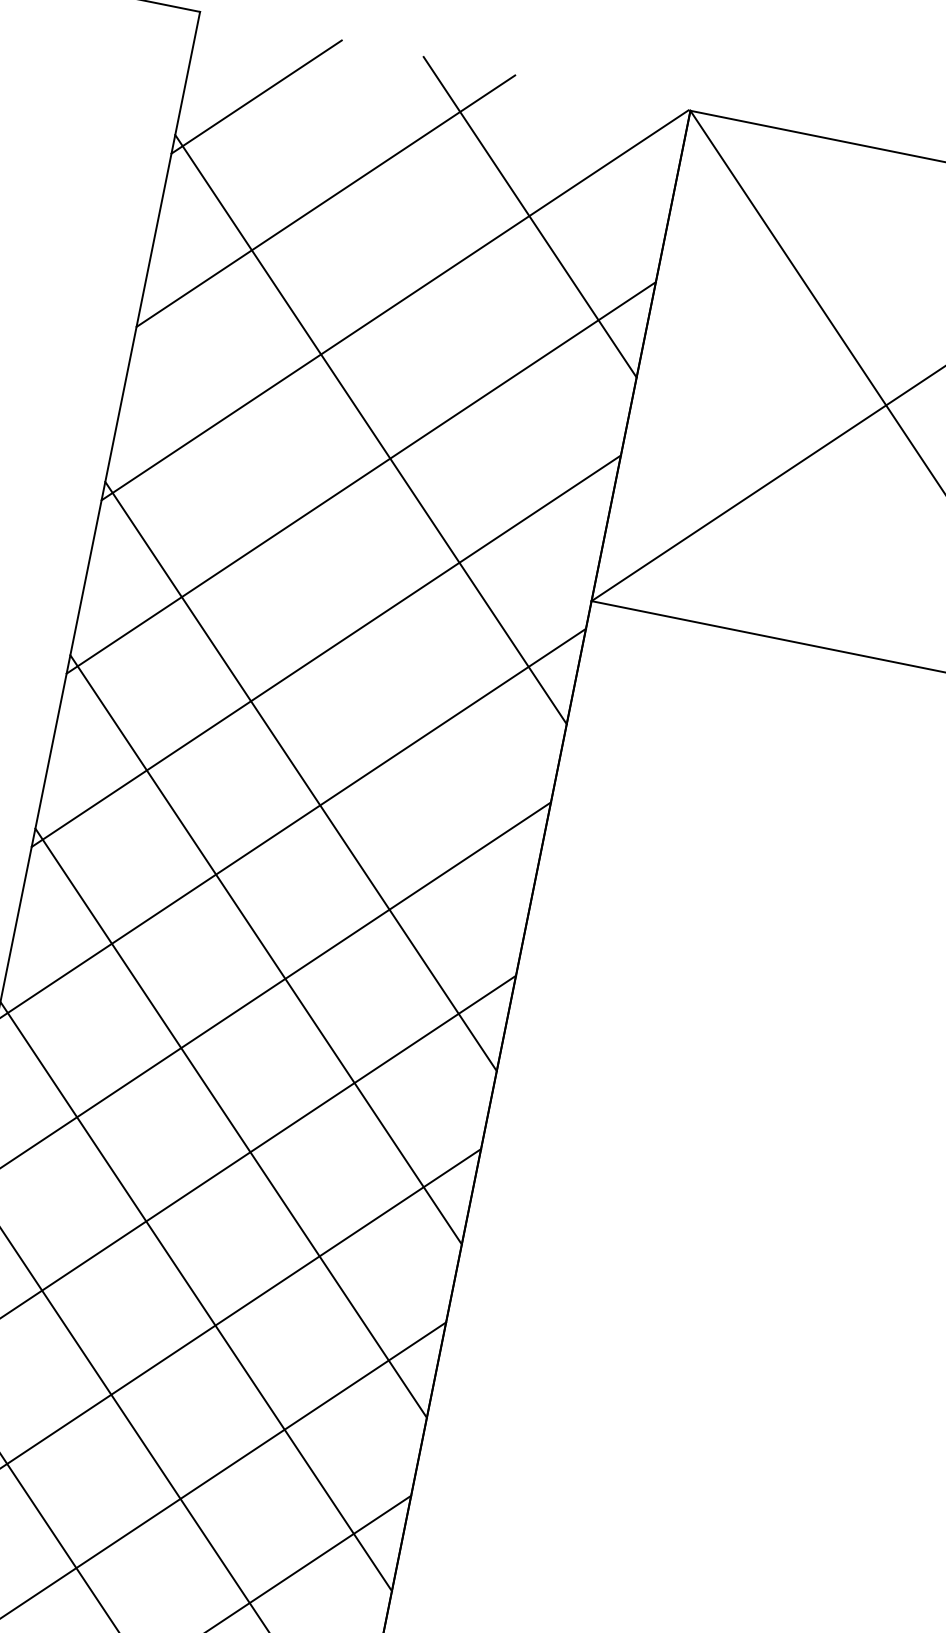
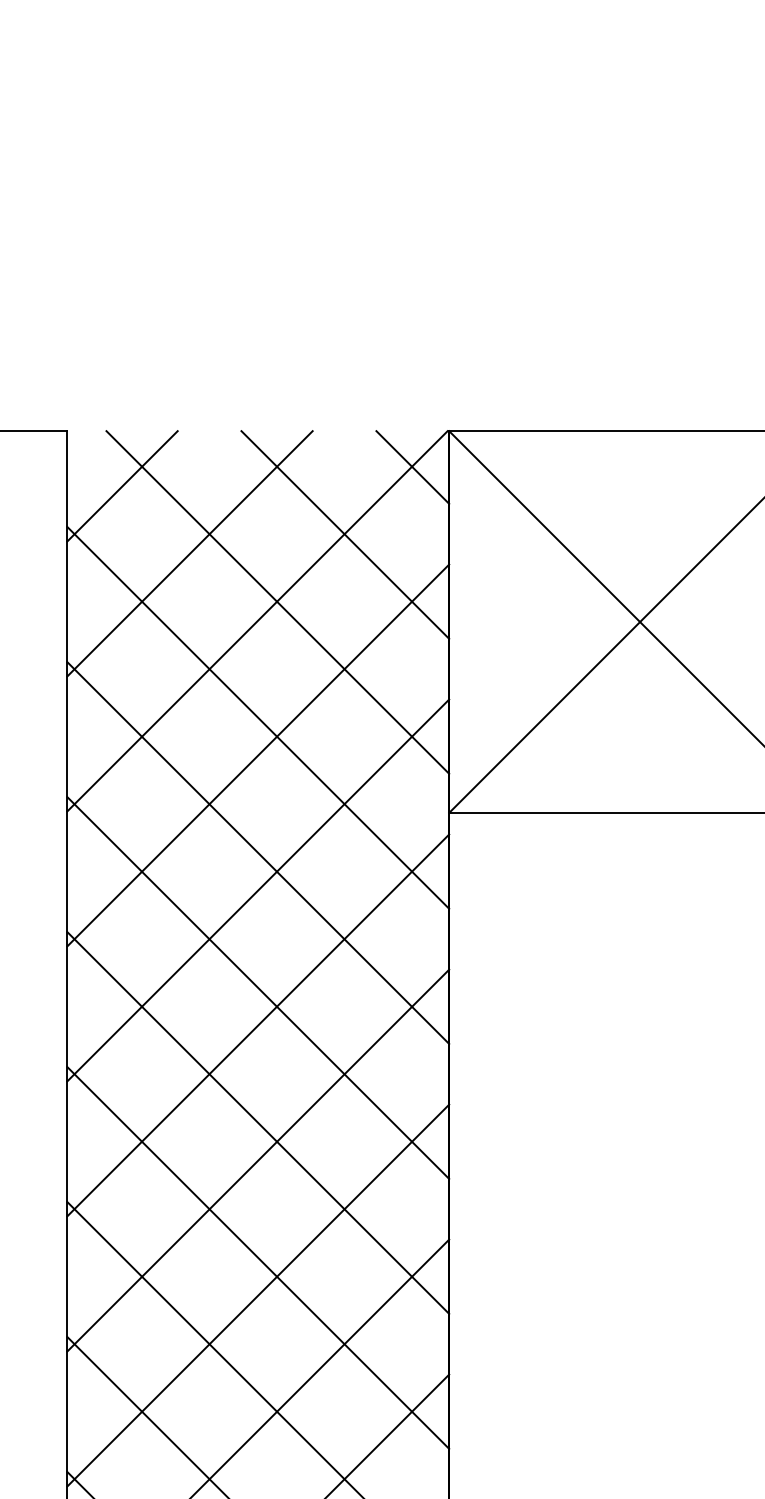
line: (633, 147) -> (412, 467), added
line: (425, 286) -> (277, 602), added
line: (336, 602) -> (258, 852), added

